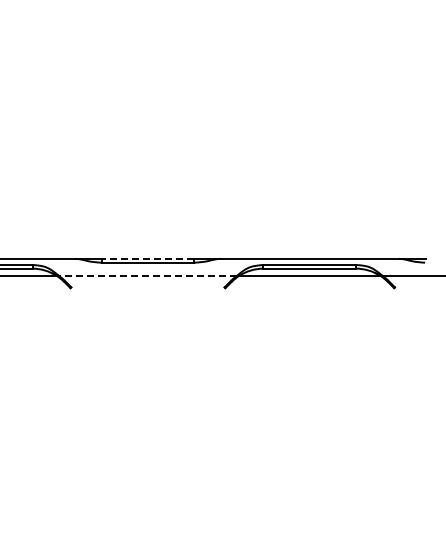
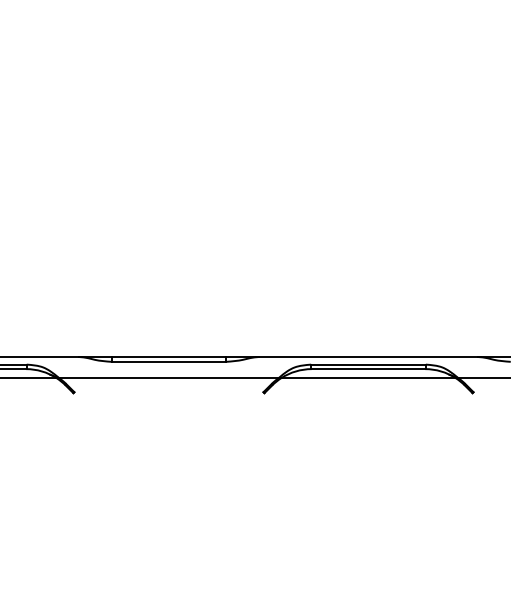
line: (147, 258) -> (168, 356), dashed -> solid
line: (147, 275) -> (168, 377), dashed -> solid

